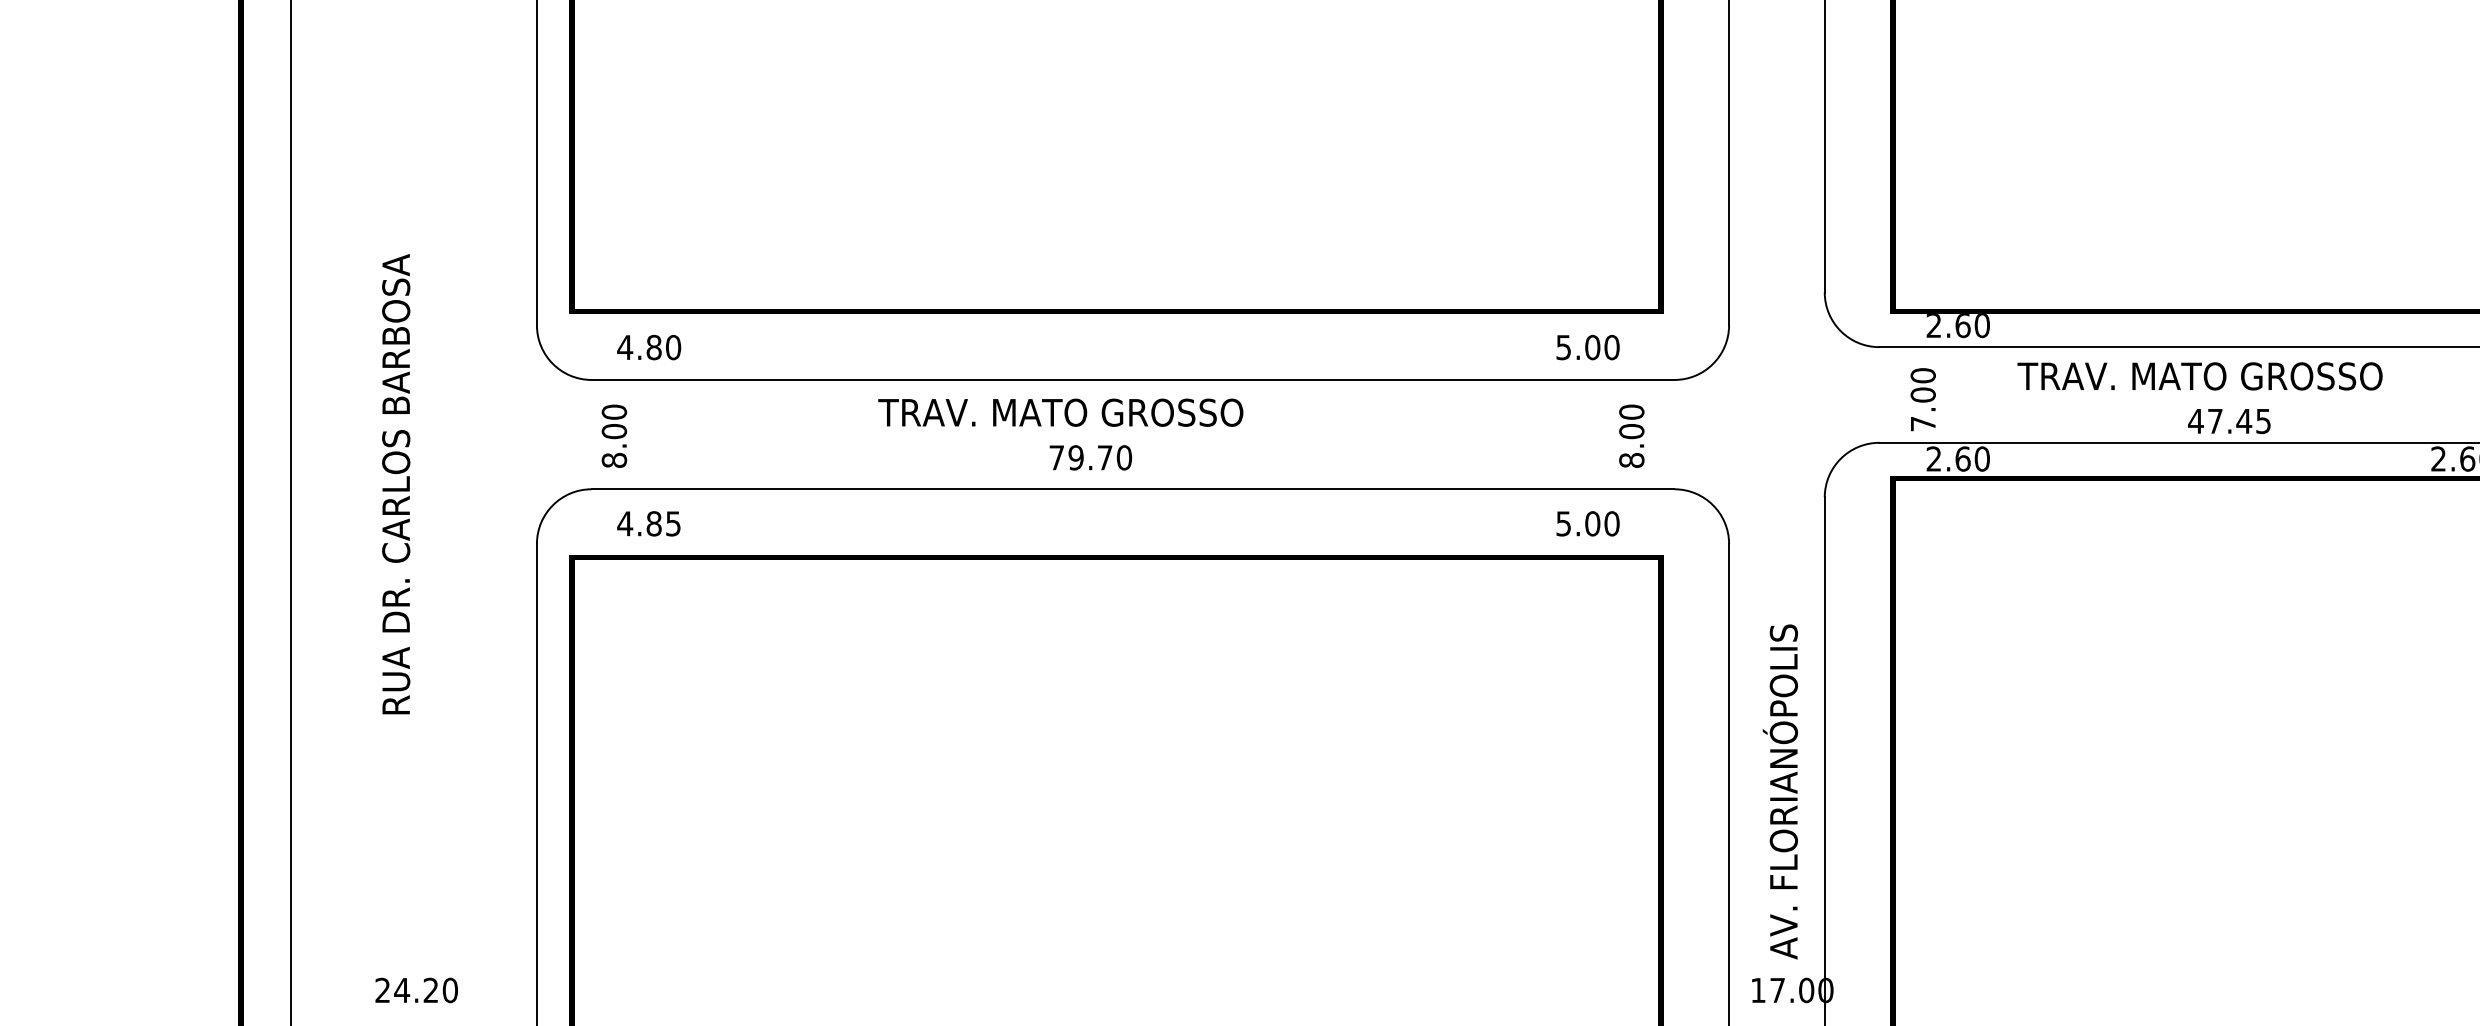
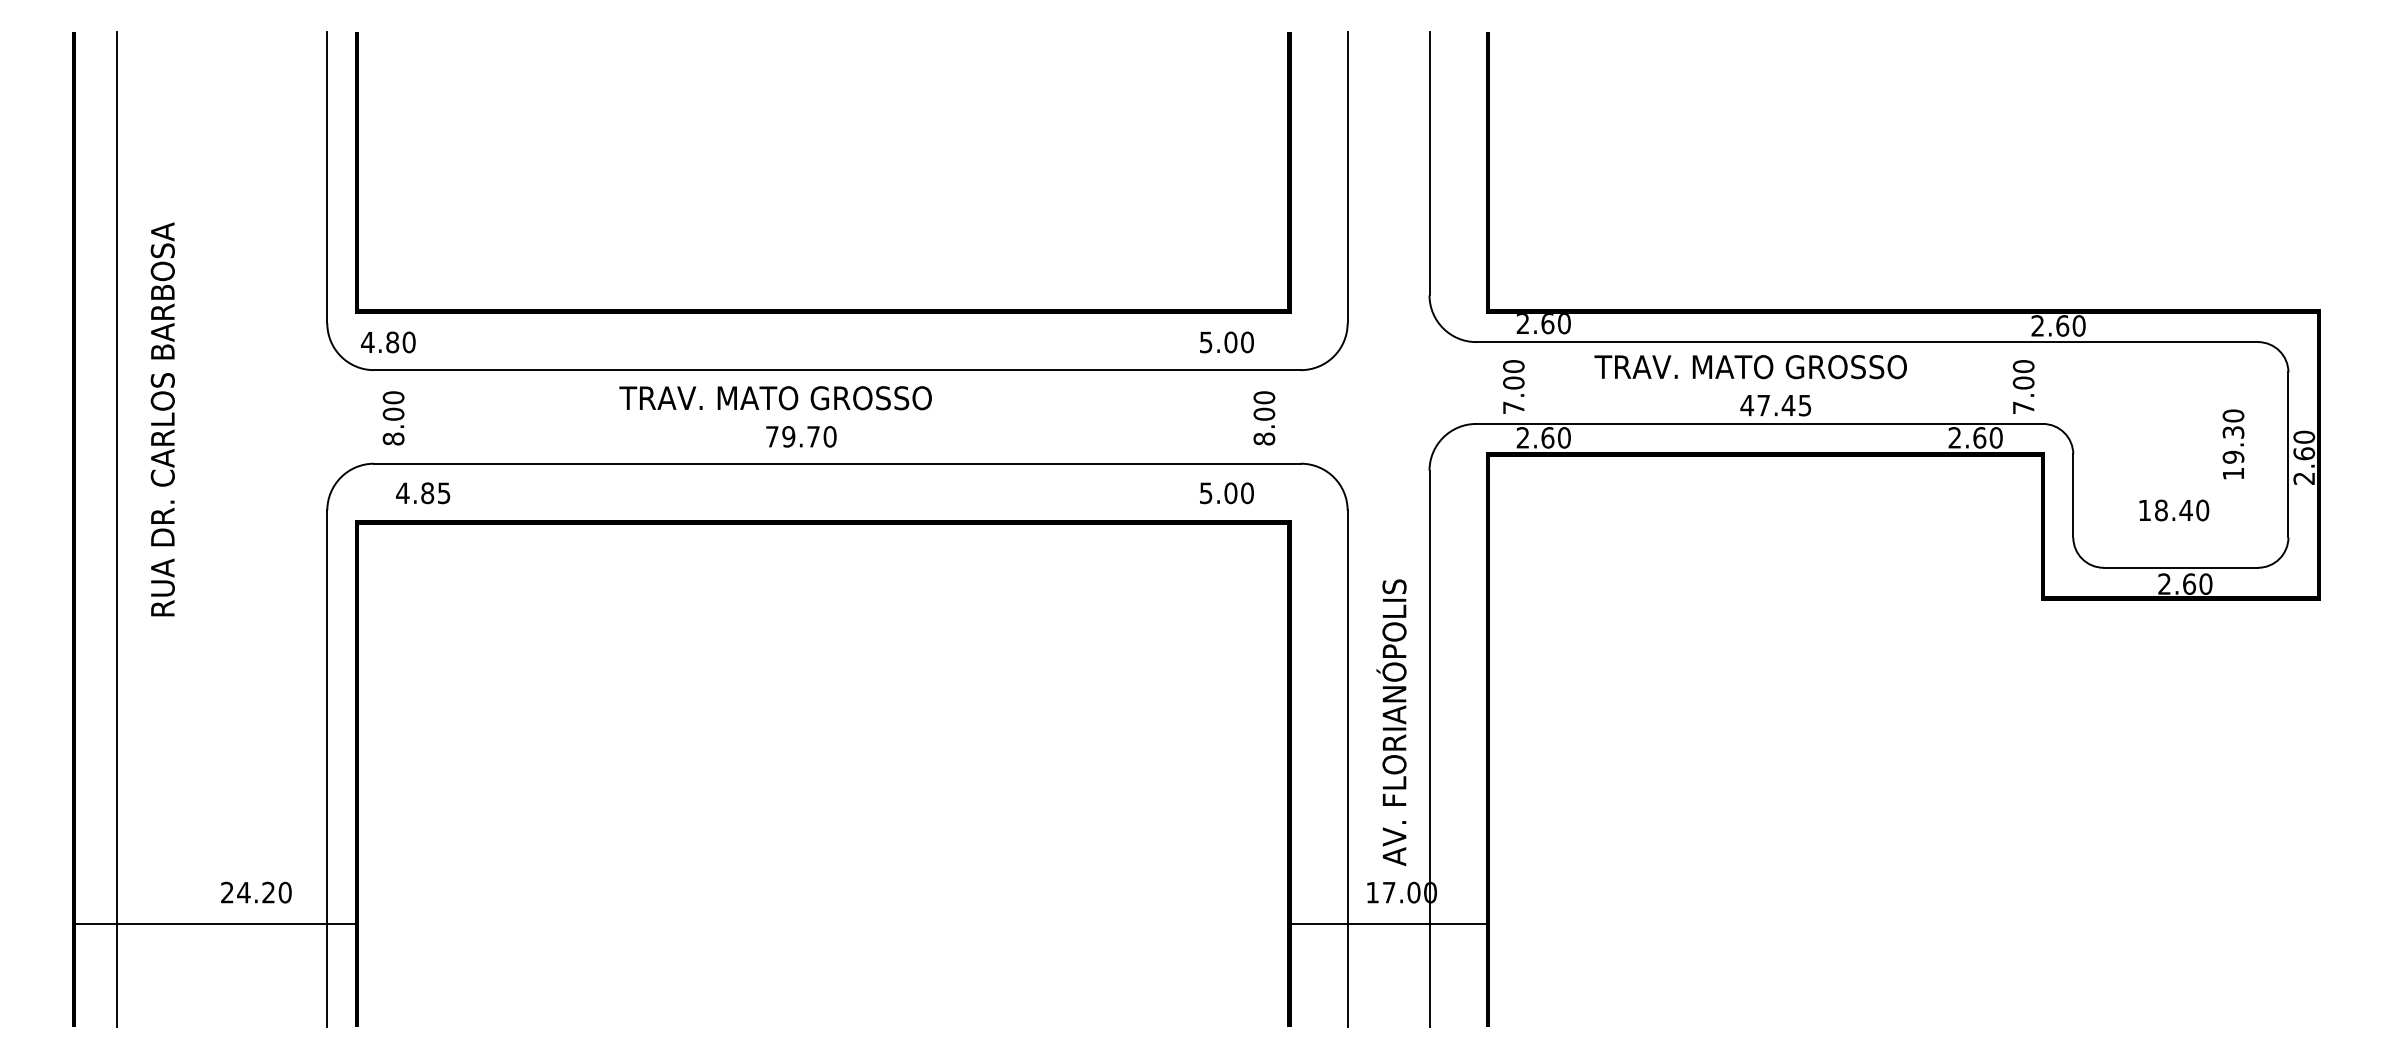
text: (649, 347) -> (388, 342), moved
text: (395, 484) -> (162, 419), moved
text: (416, 990) -> (256, 892), moved

